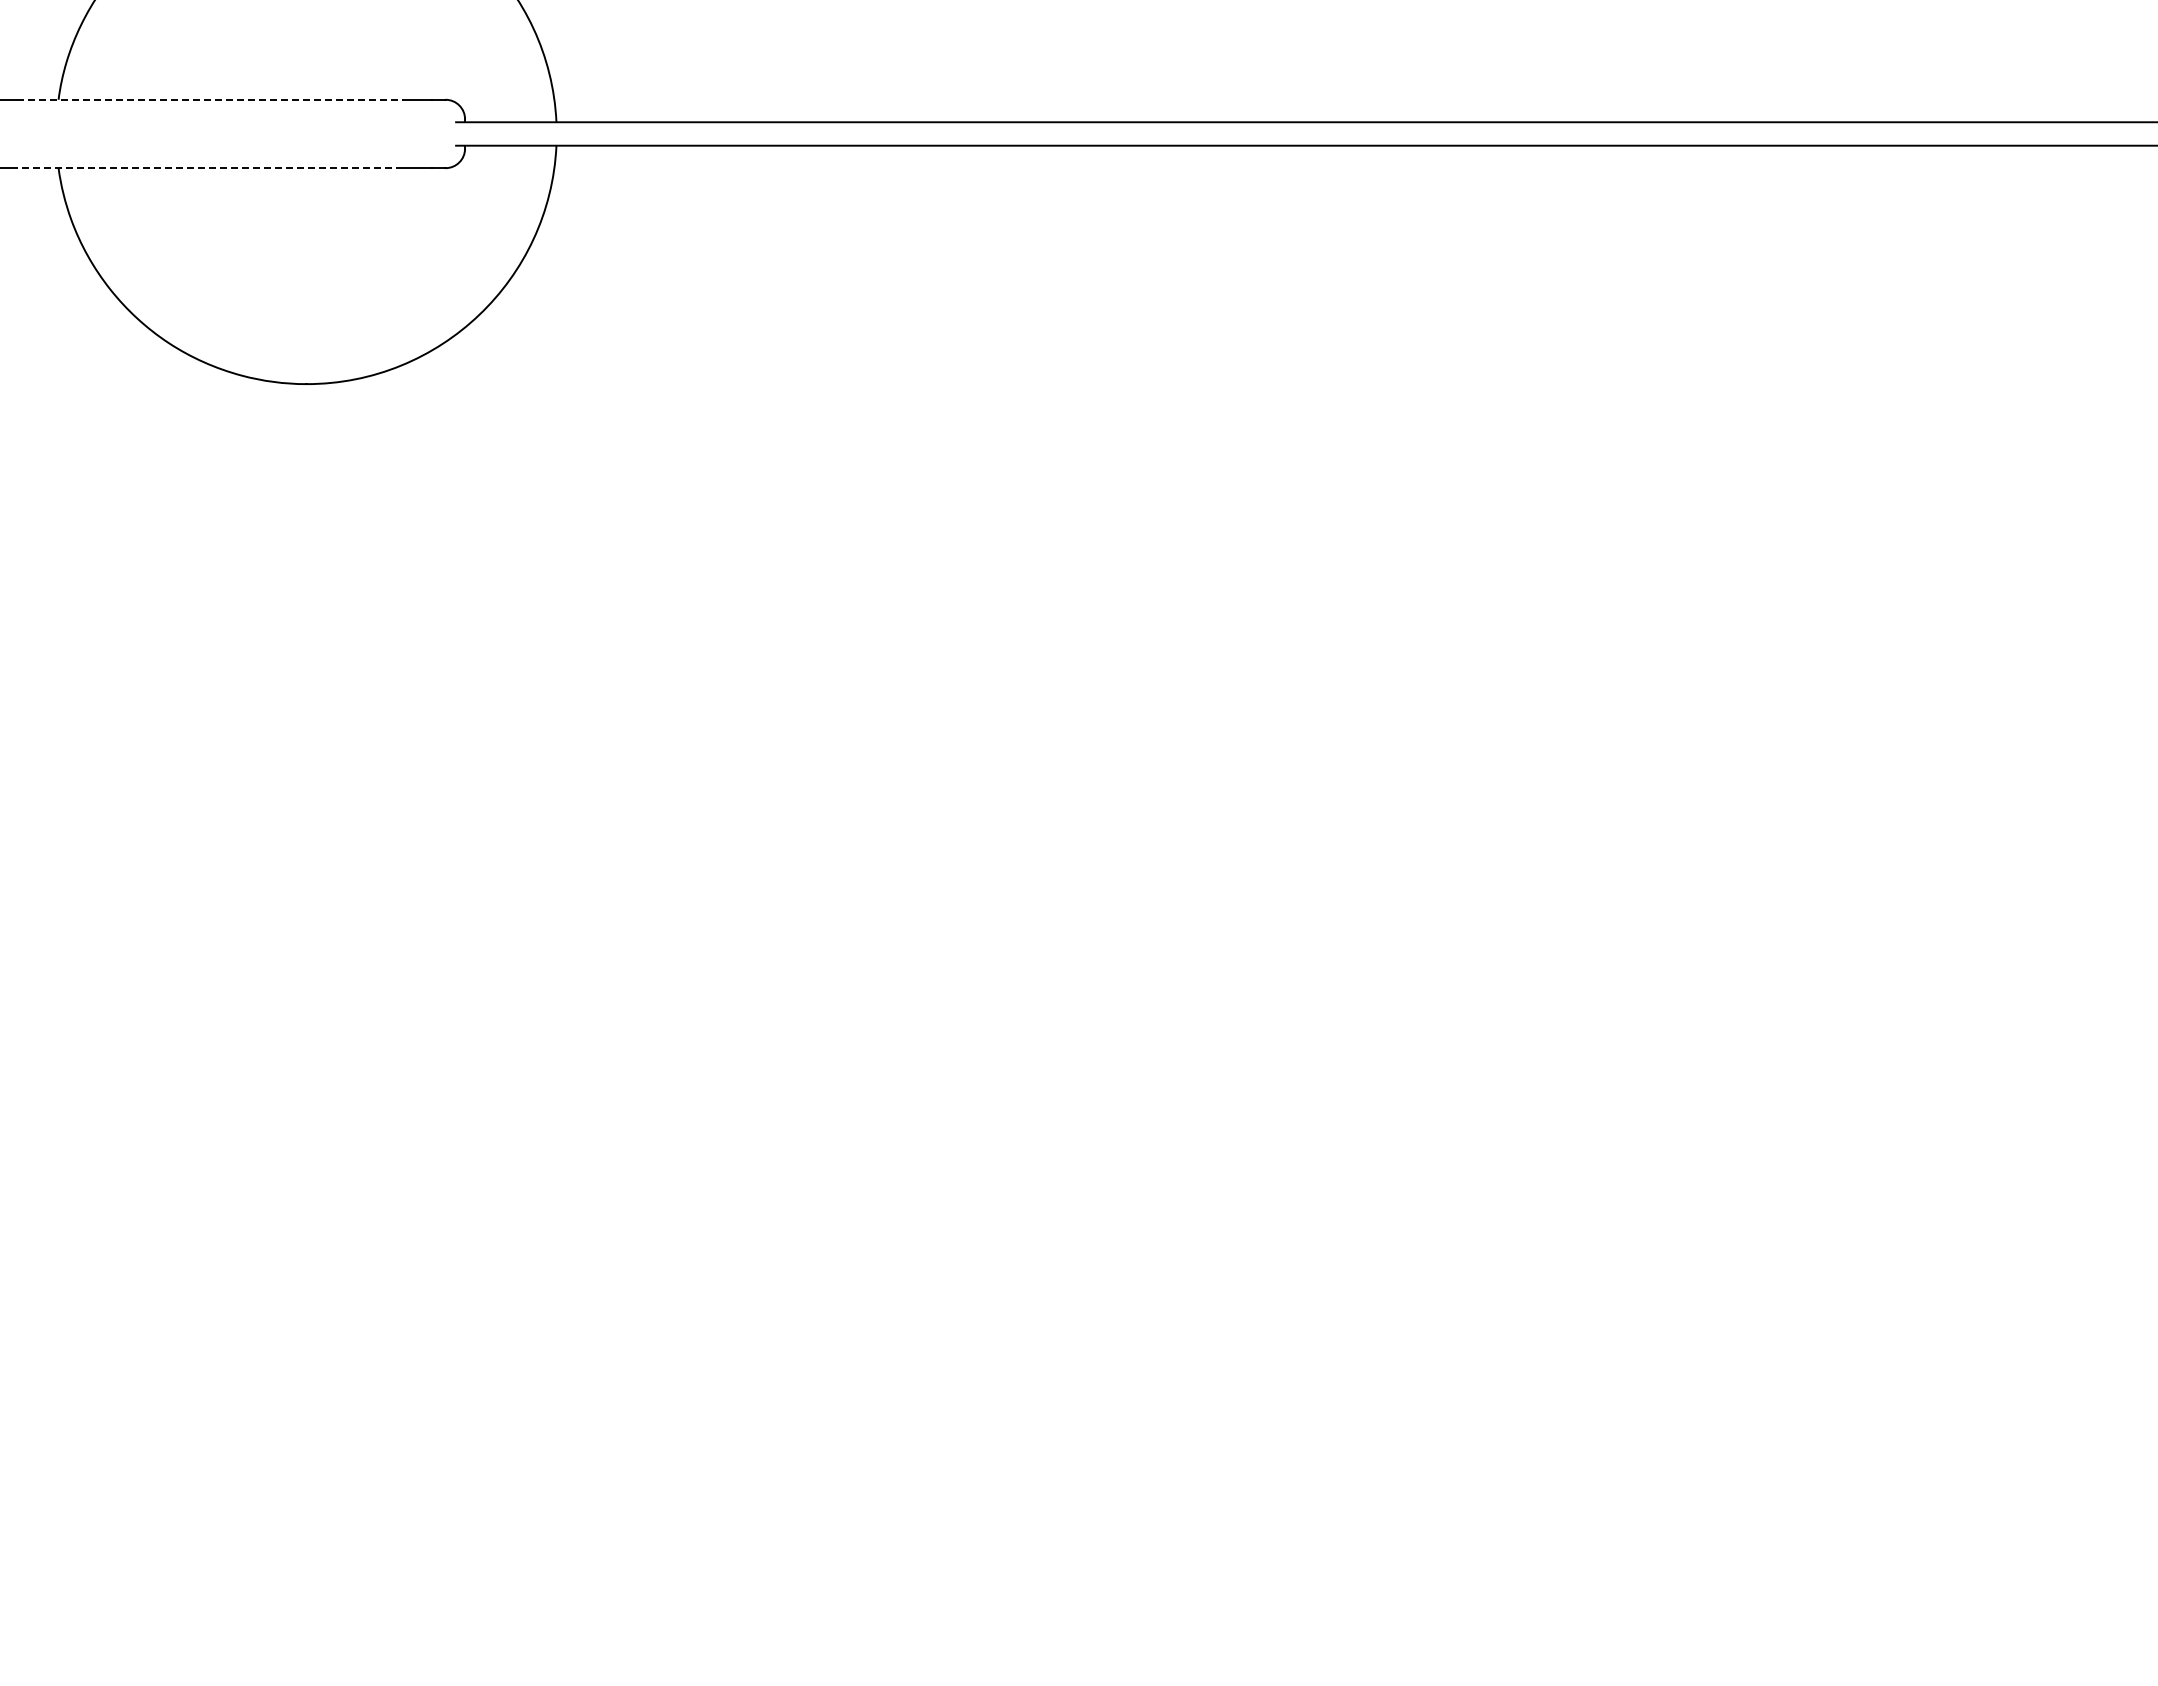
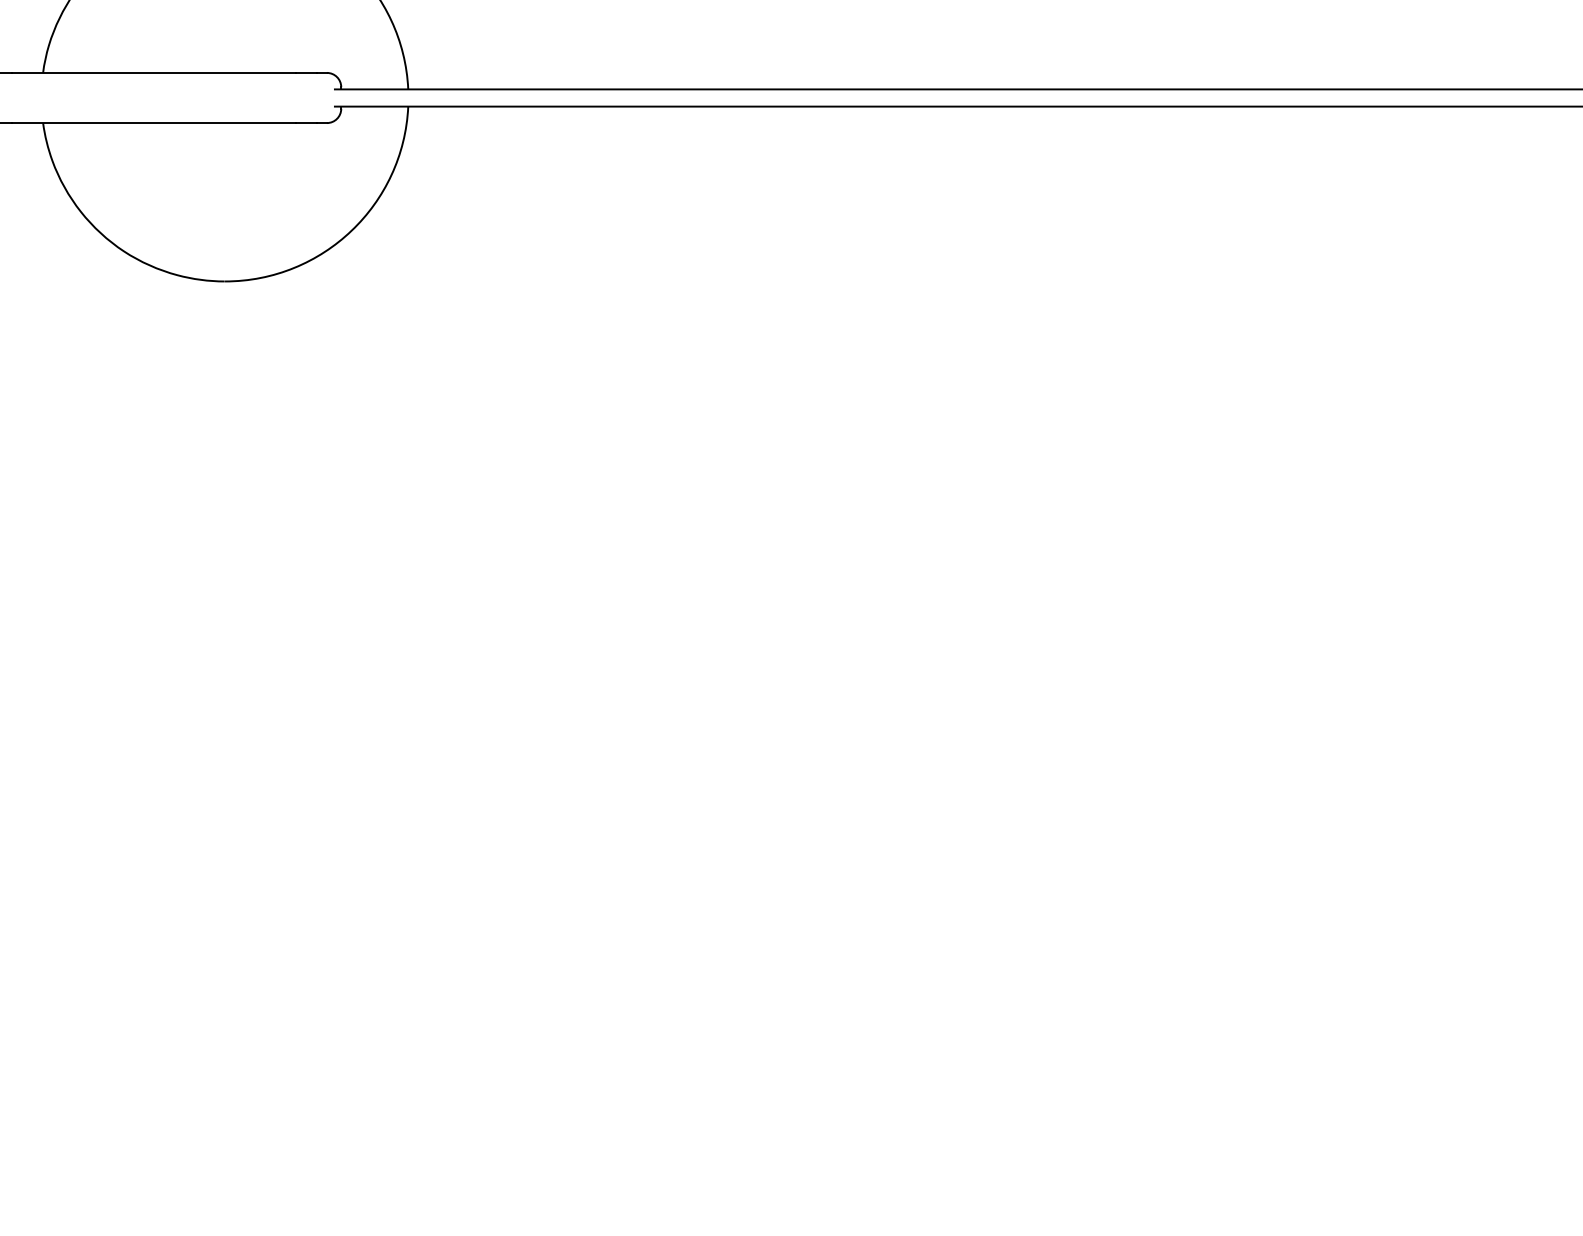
line: (210, 99) -> (154, 72), dashed -> solid
line: (209, 168) -> (153, 123), dashed -> solid

